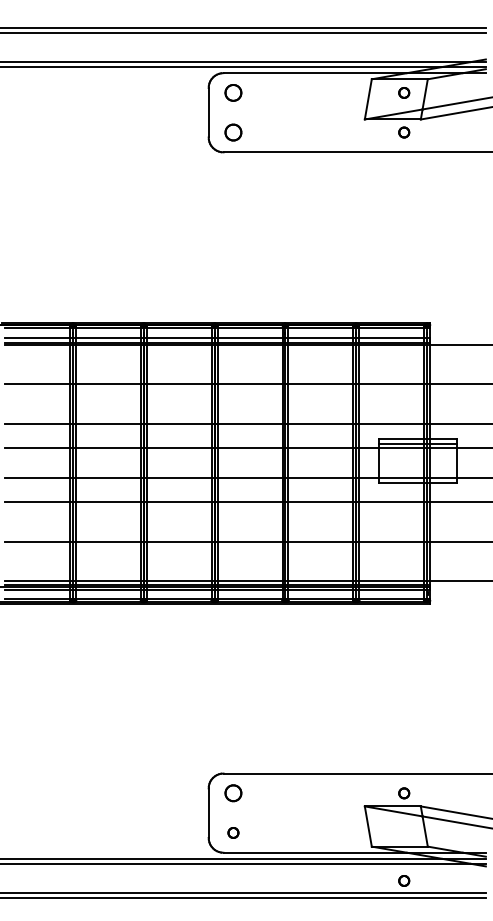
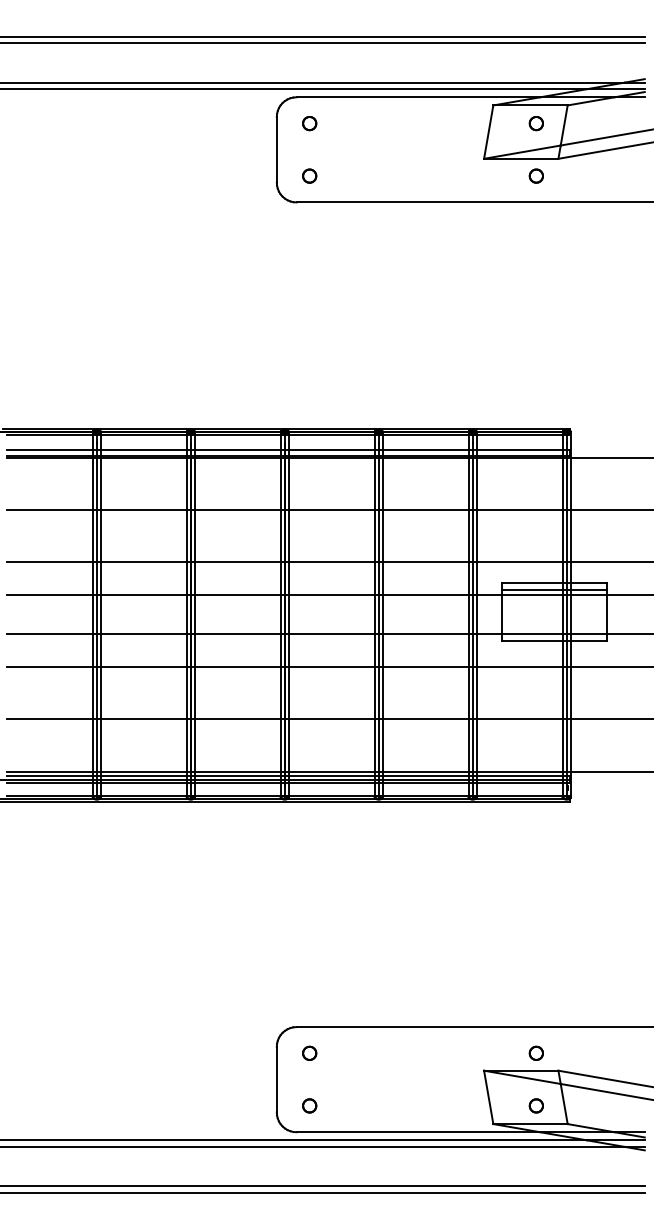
part: (233, 92) -> (309, 122), size x0.62
part: (233, 132) -> (309, 176), size x0.62
part: (233, 793) -> (309, 1053), size x0.62
part: (404, 880) -> (536, 1105), moved

